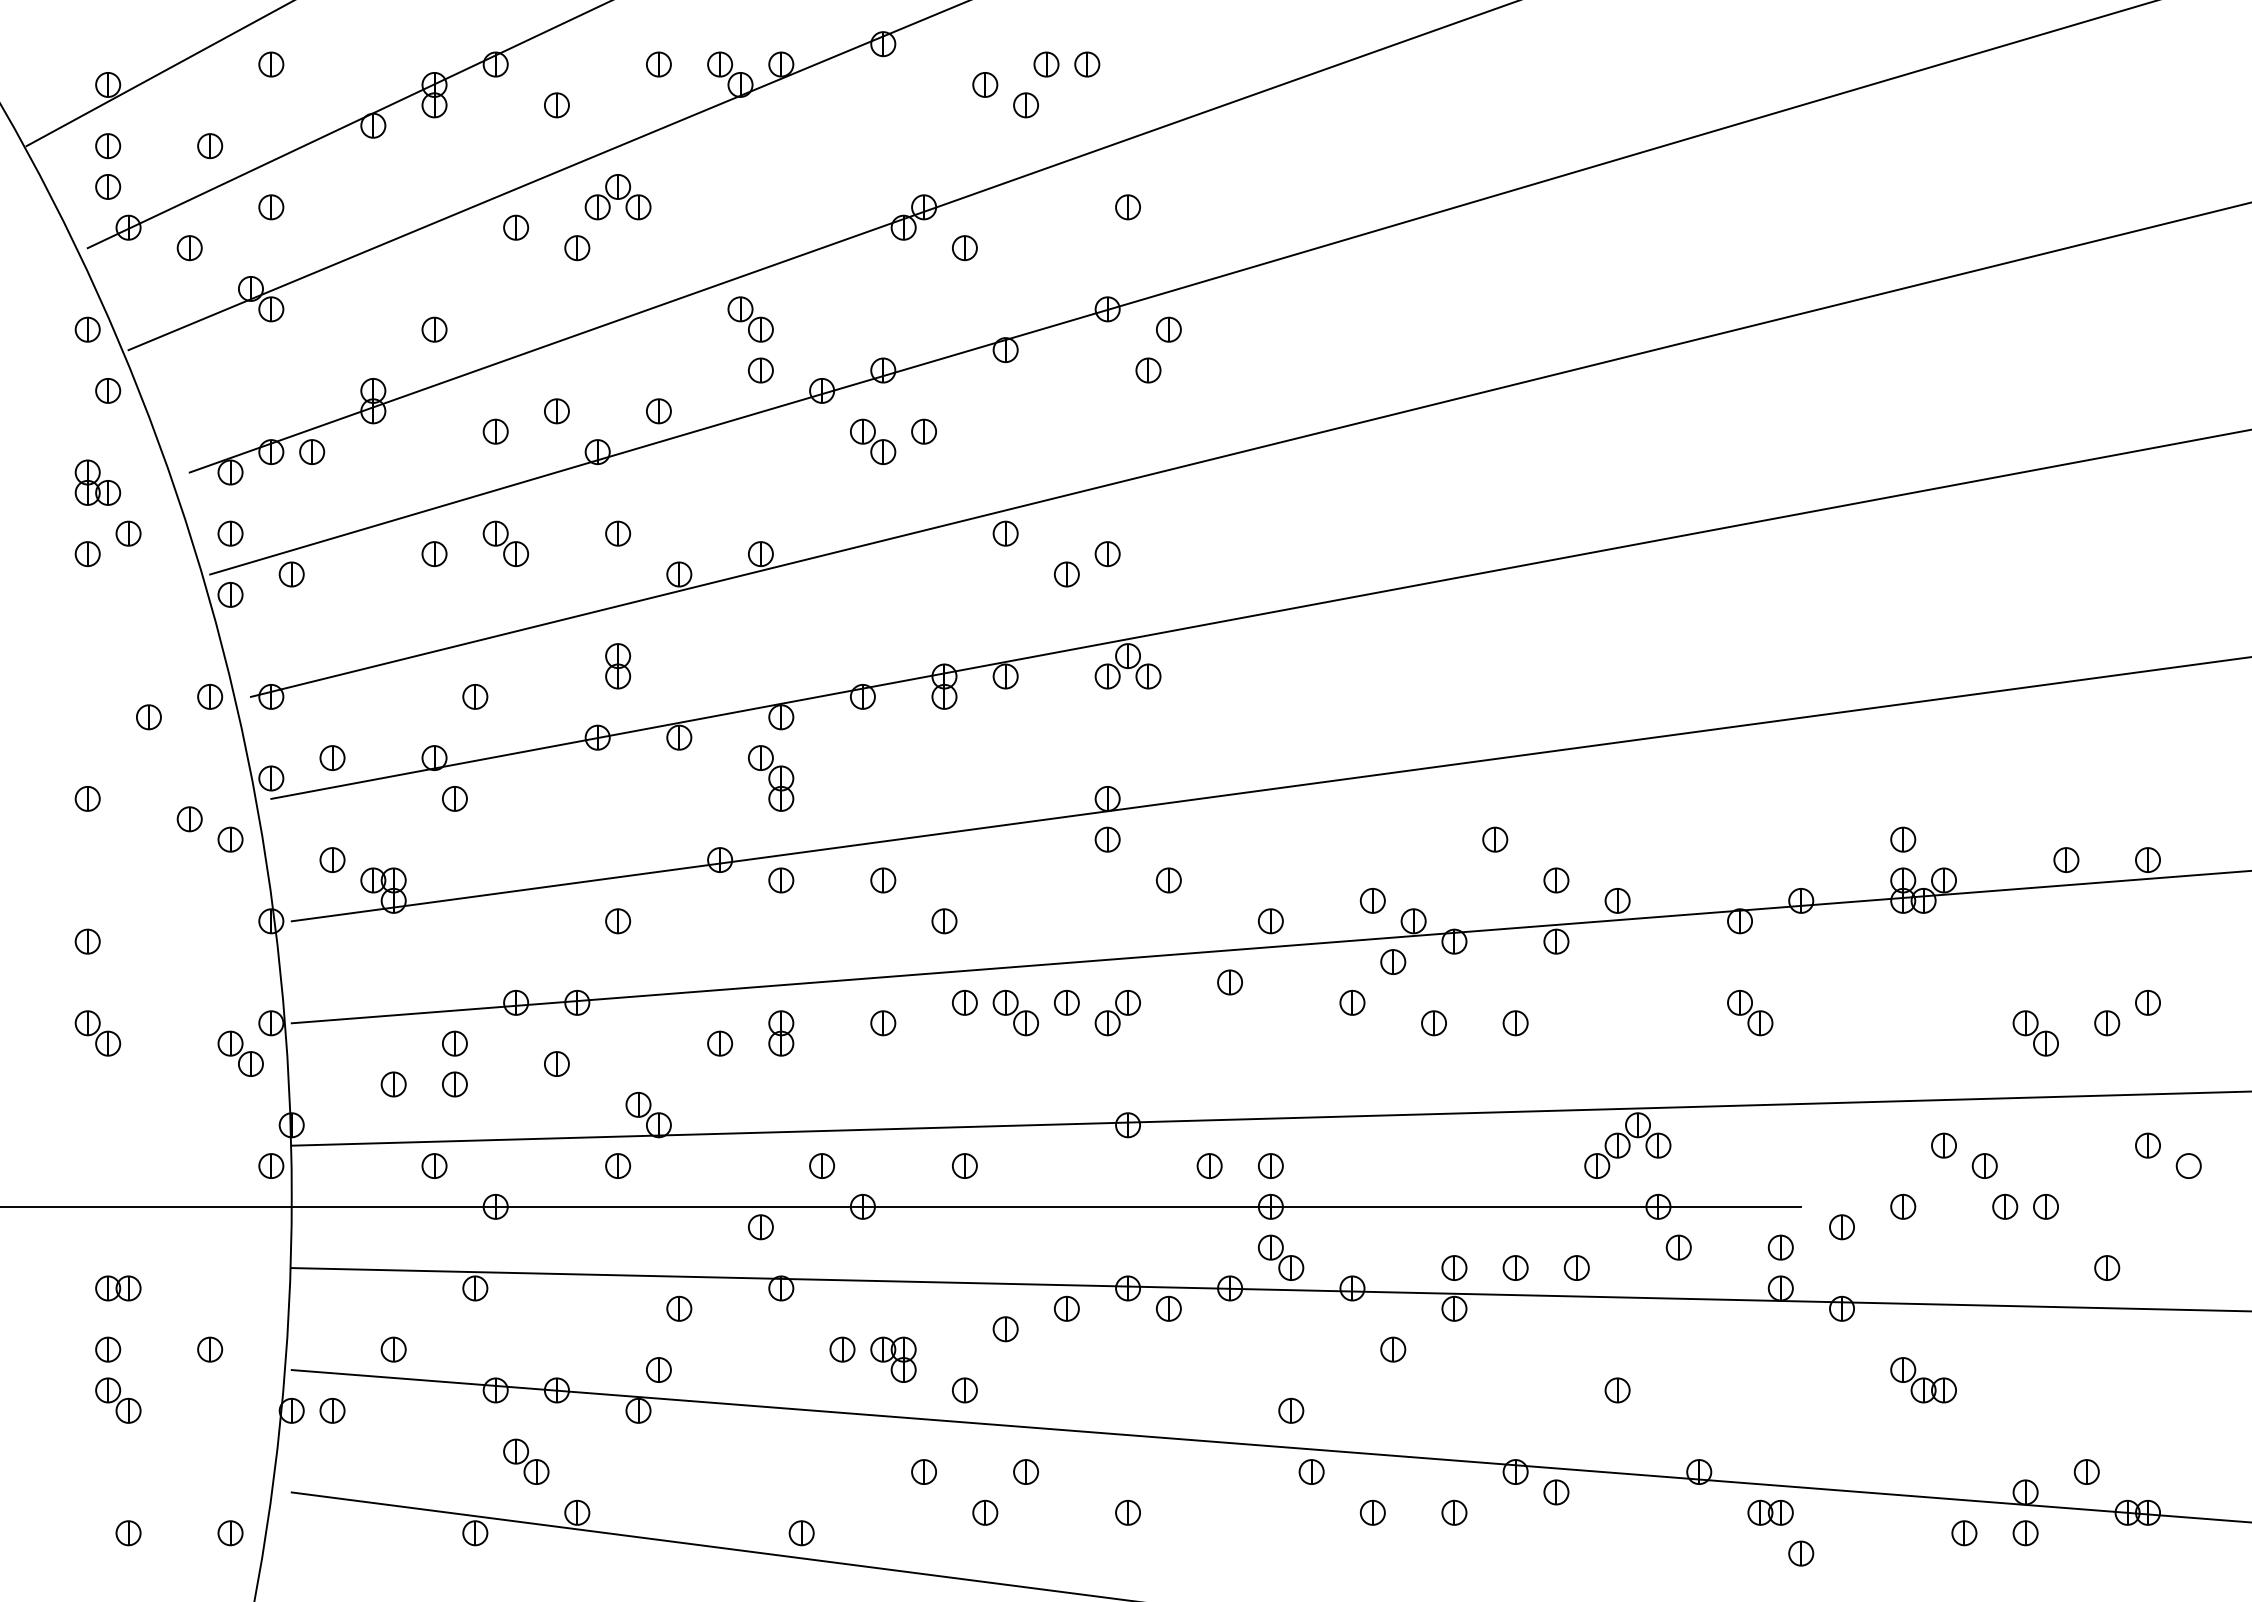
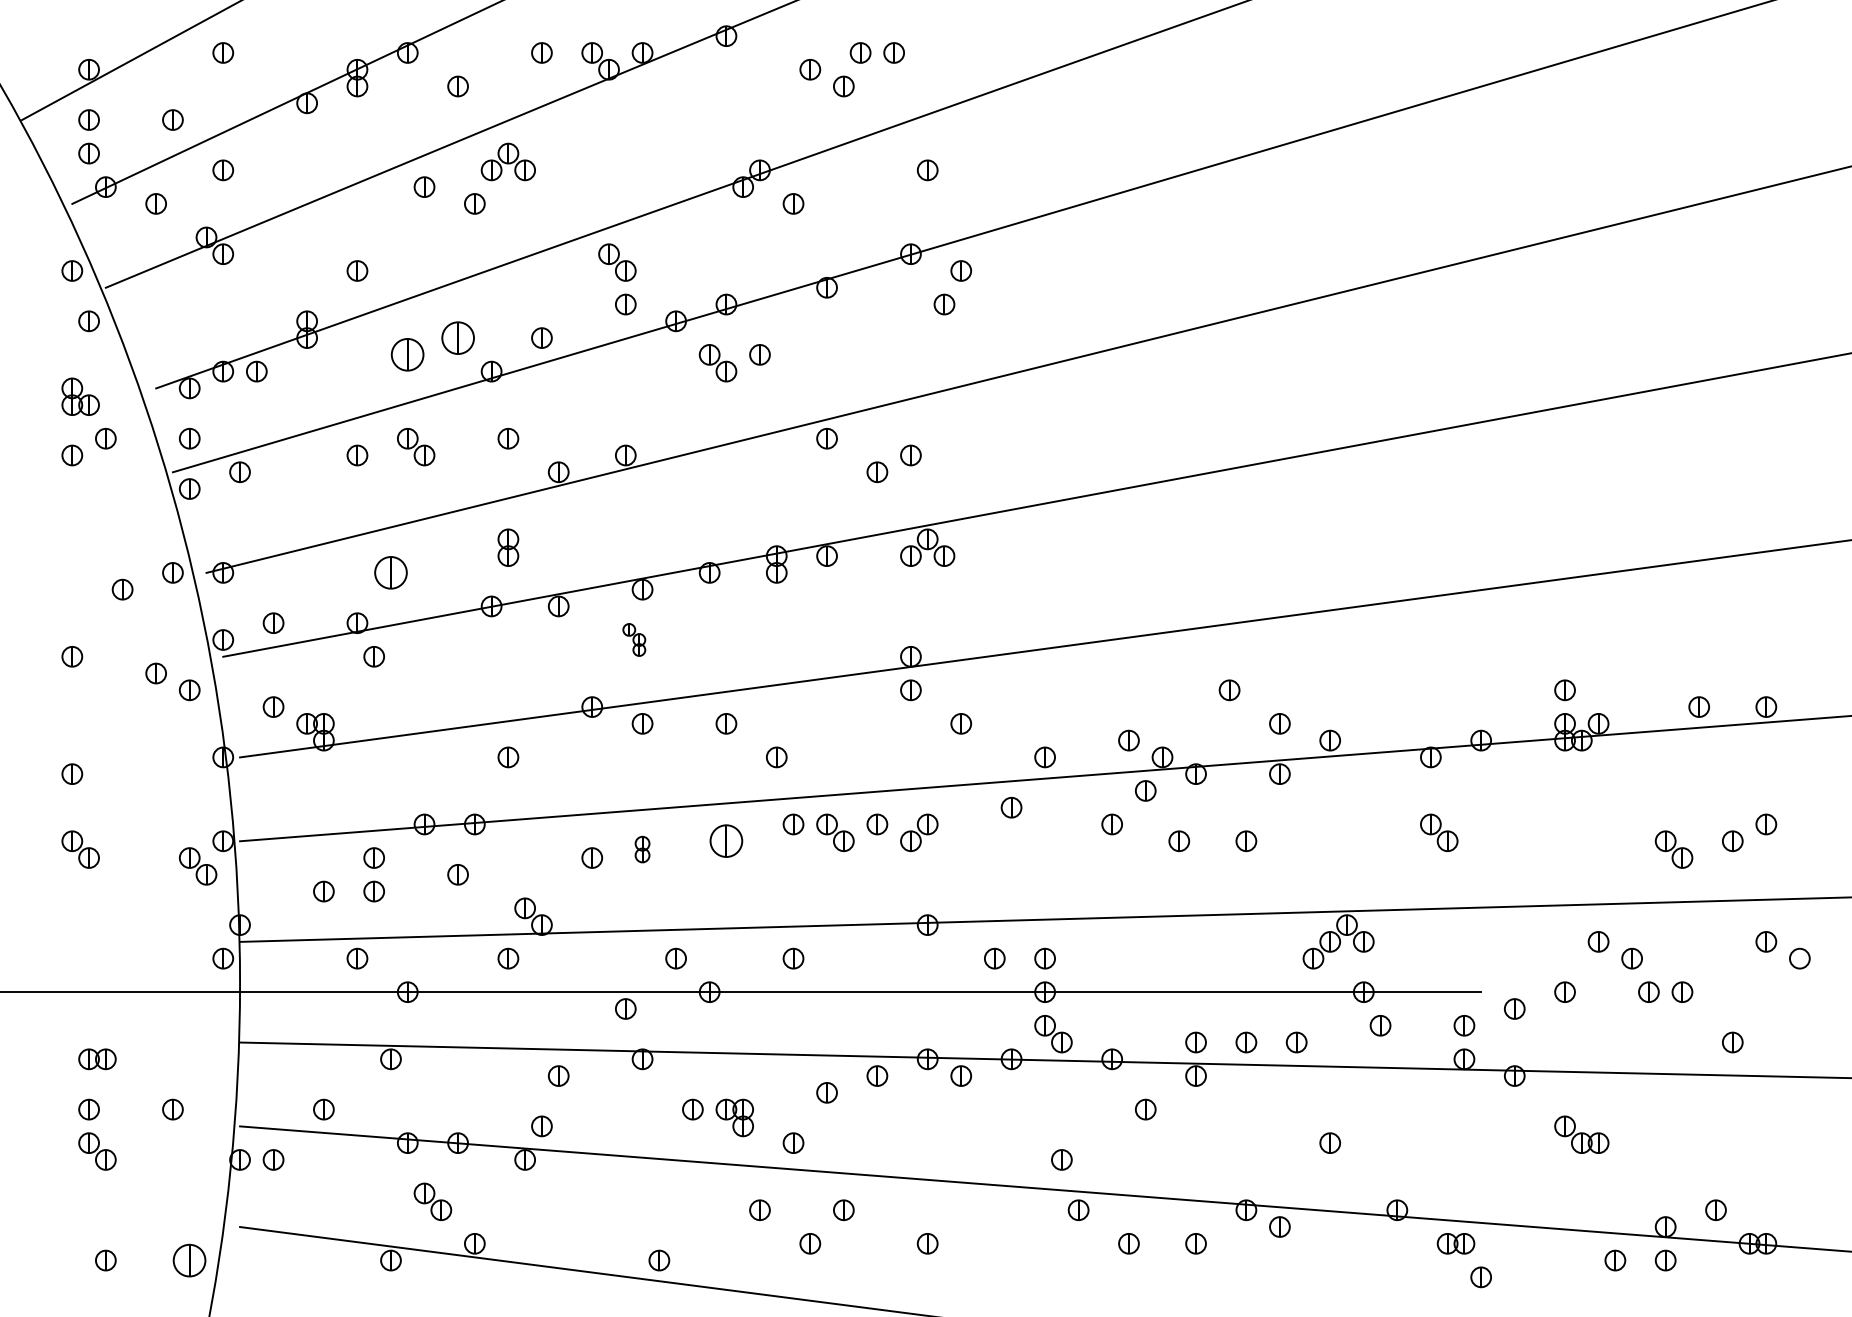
part: (556, 410) -> (457, 337), size x1.6
part: (495, 431) -> (407, 354), size x1.6
part: (474, 696) -> (390, 572), size x1.6
part: (771, 777) -> (634, 639), size x0.6
part: (883, 1023) -> (726, 841), size x1.6
part: (781, 1033) -> (642, 849), size x0.7
part: (230, 1533) -> (189, 1260), size x1.6

